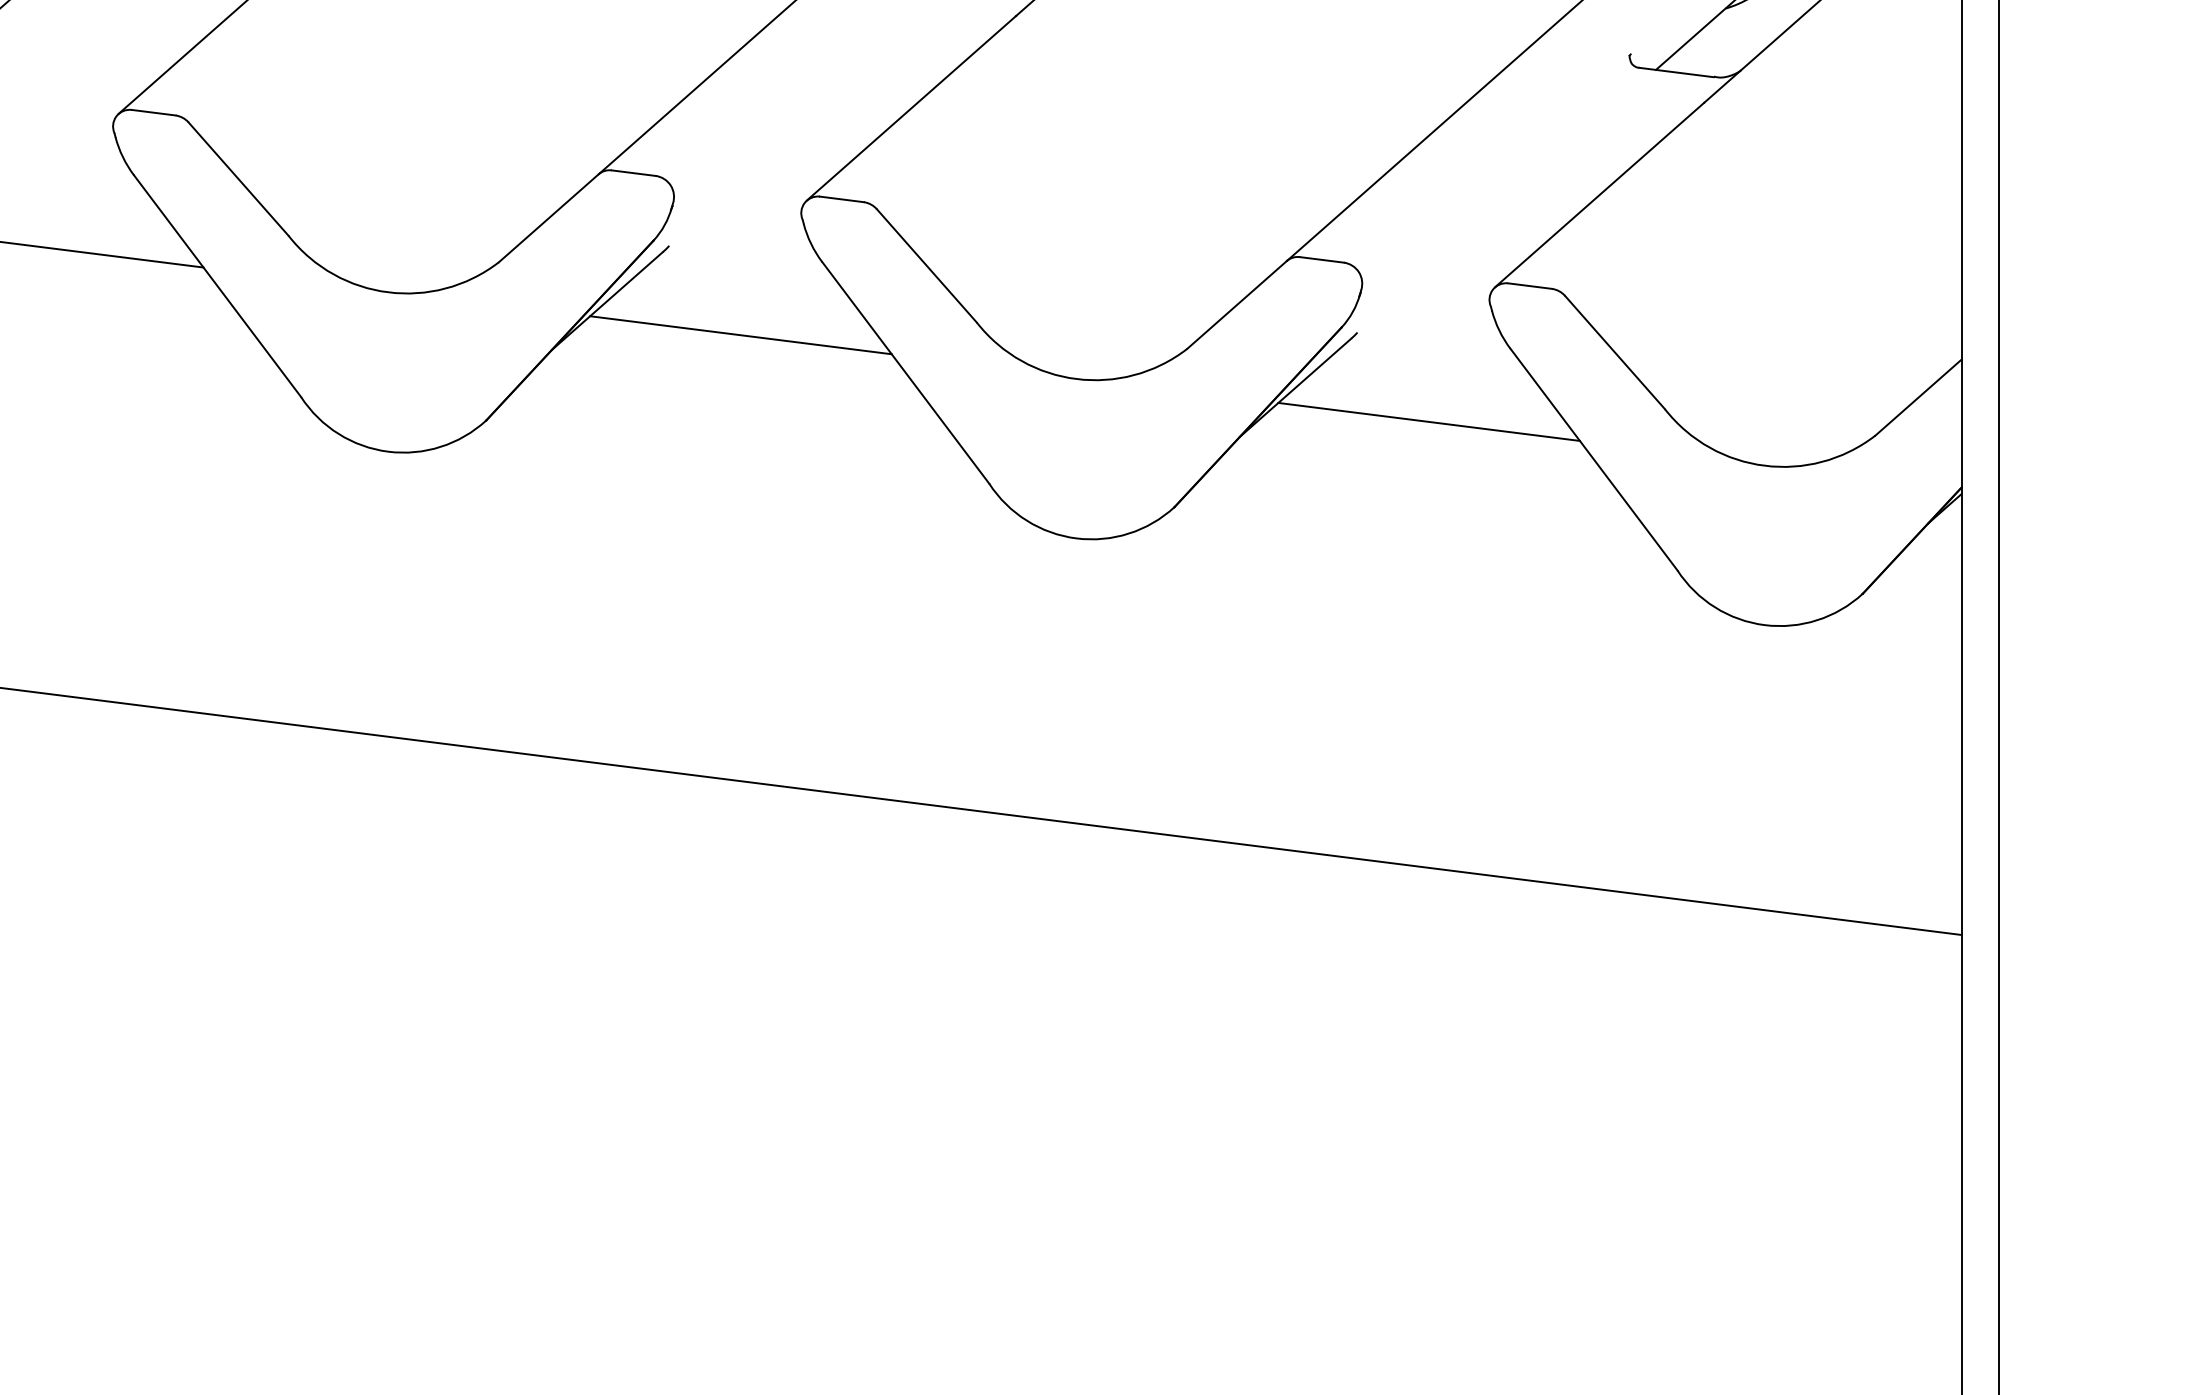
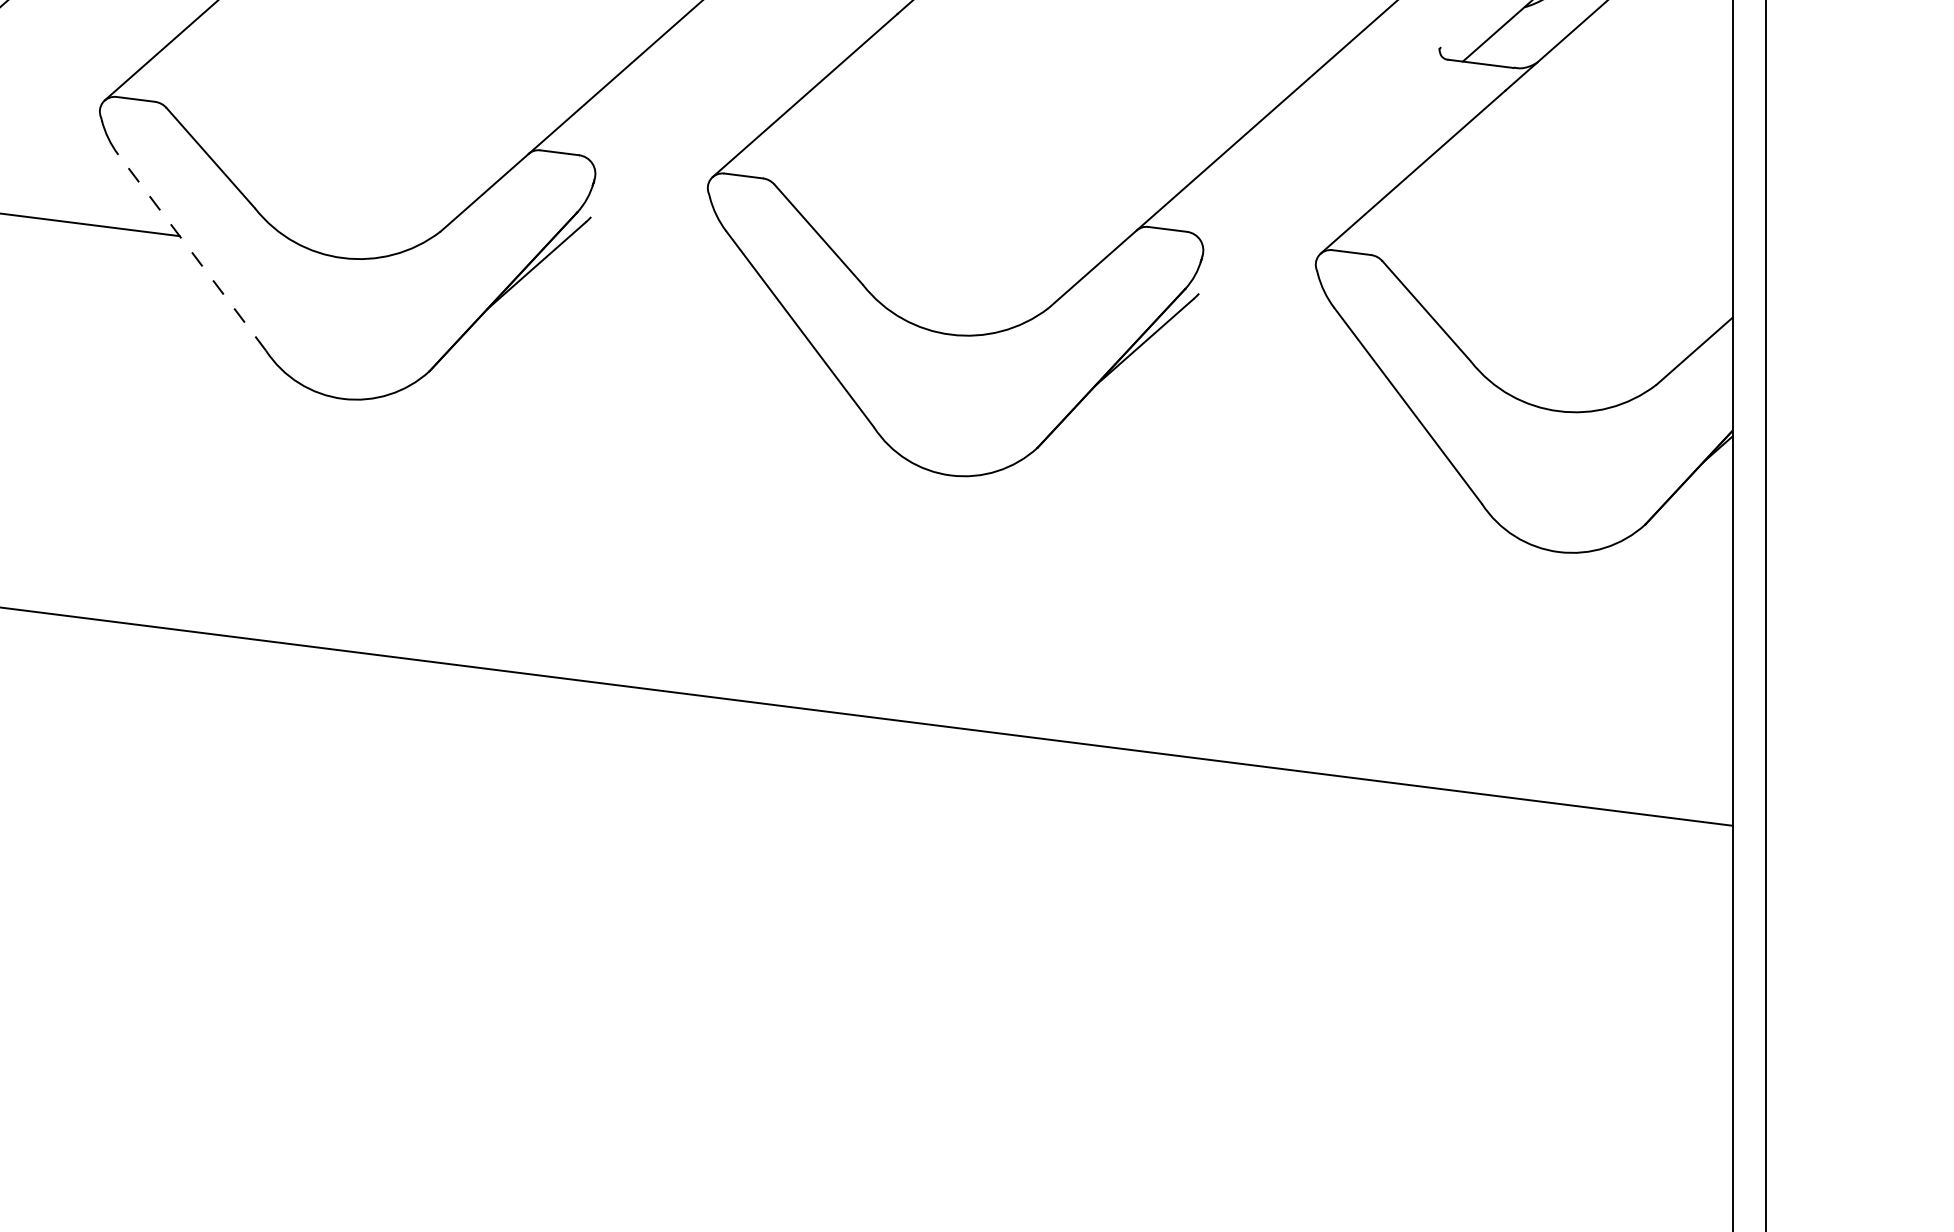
line: (217, 286) -> (192, 252), solid -> dashed
line: (740, 335) -> (654, 296), removed
line: (1428, 421) -> (1261, 372), removed

